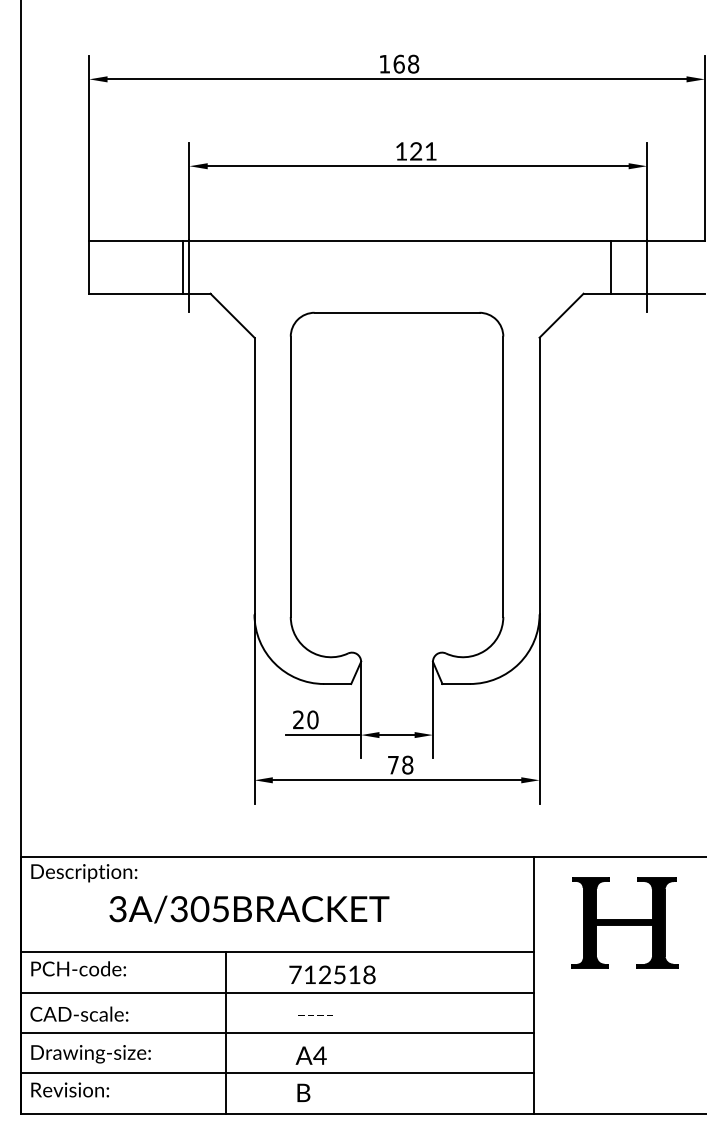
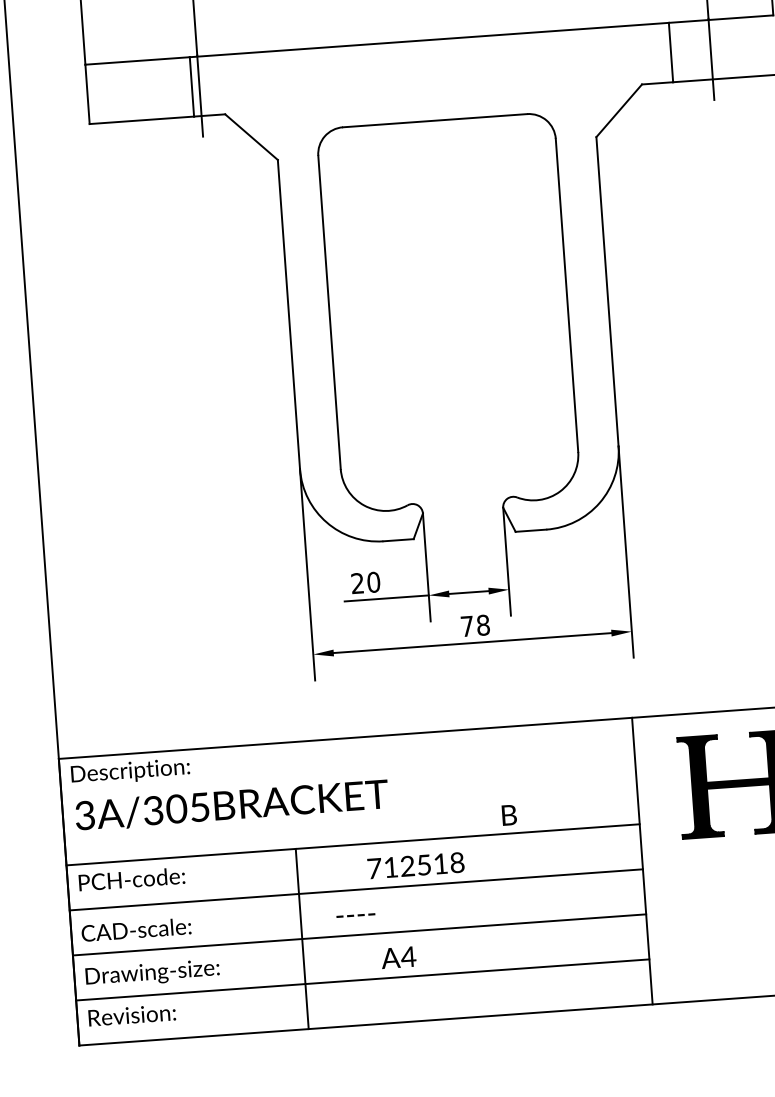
text: (249, 909) -> (232, 805), moved
text: (315, 1015) -> (355, 915), moved
text: (303, 1092) -> (508, 814), moved

